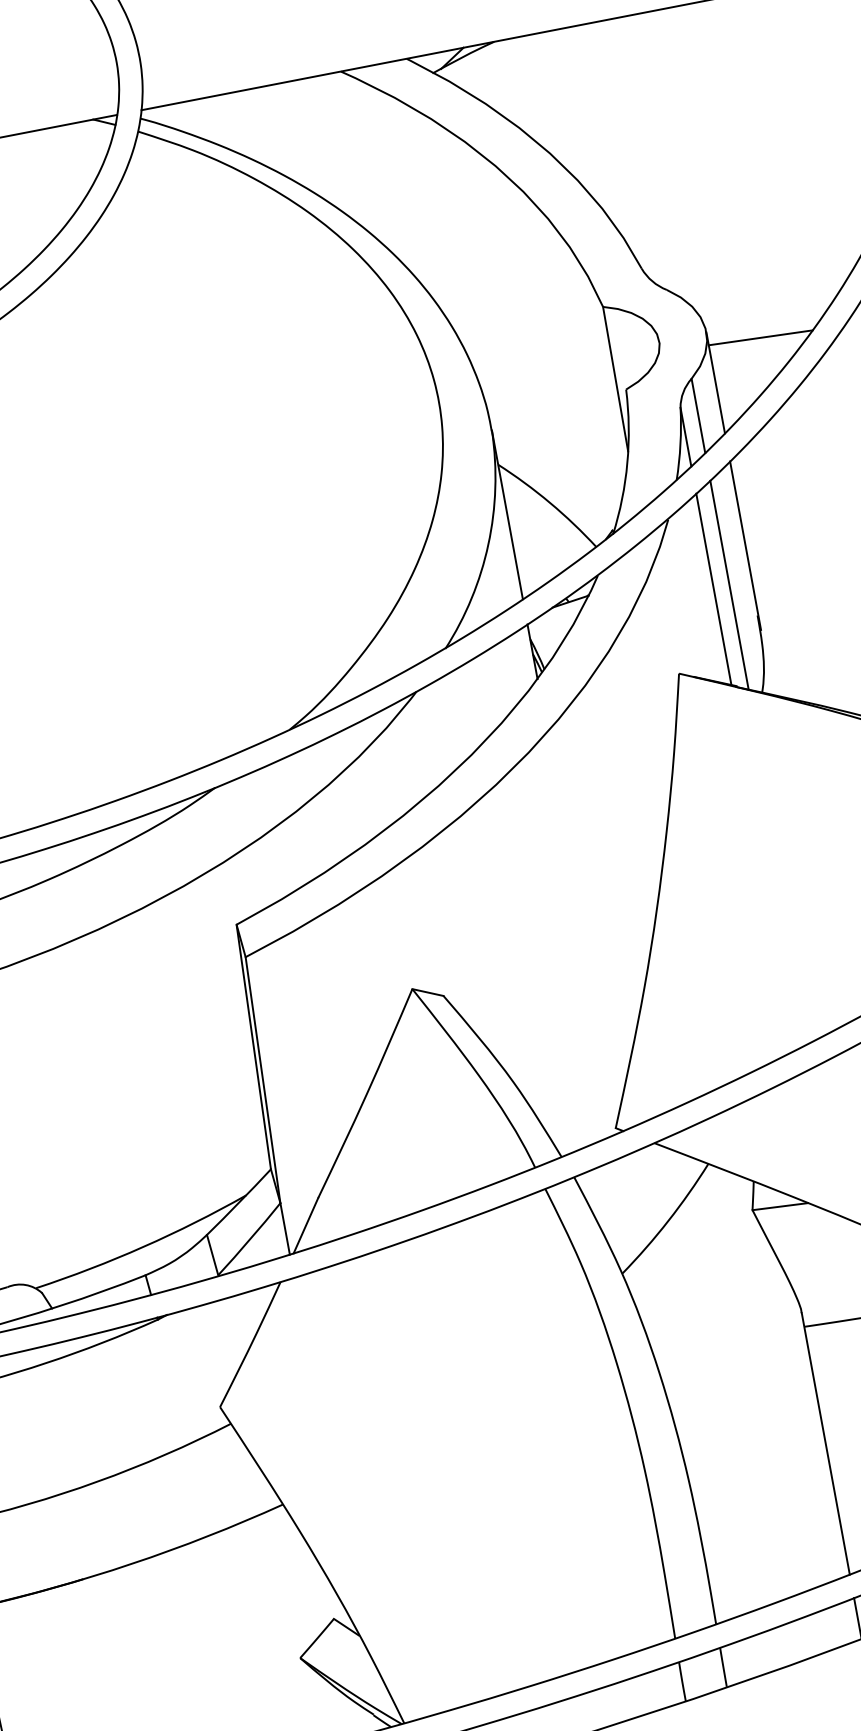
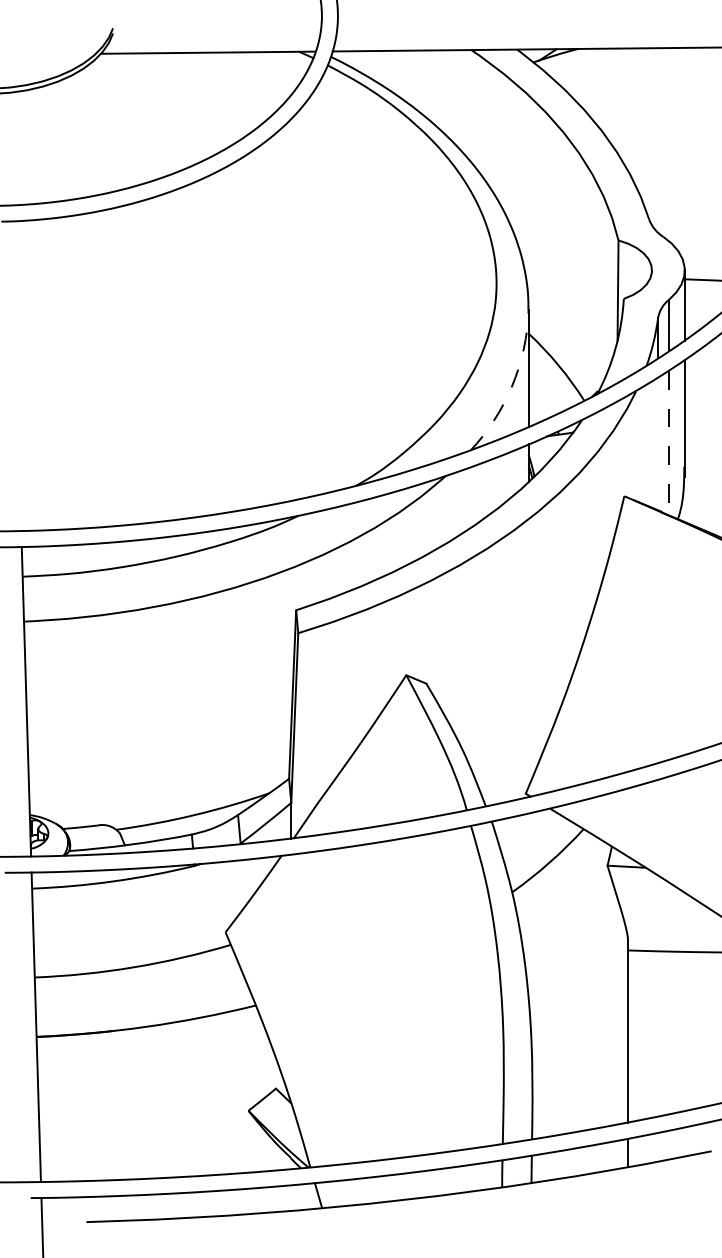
arc: (488, 543) -> (512, 385), solid -> dashed
line: (730, 585) -> (669, 443), solid -> dashed
line: (714, 588) -> (658, 443), removed

